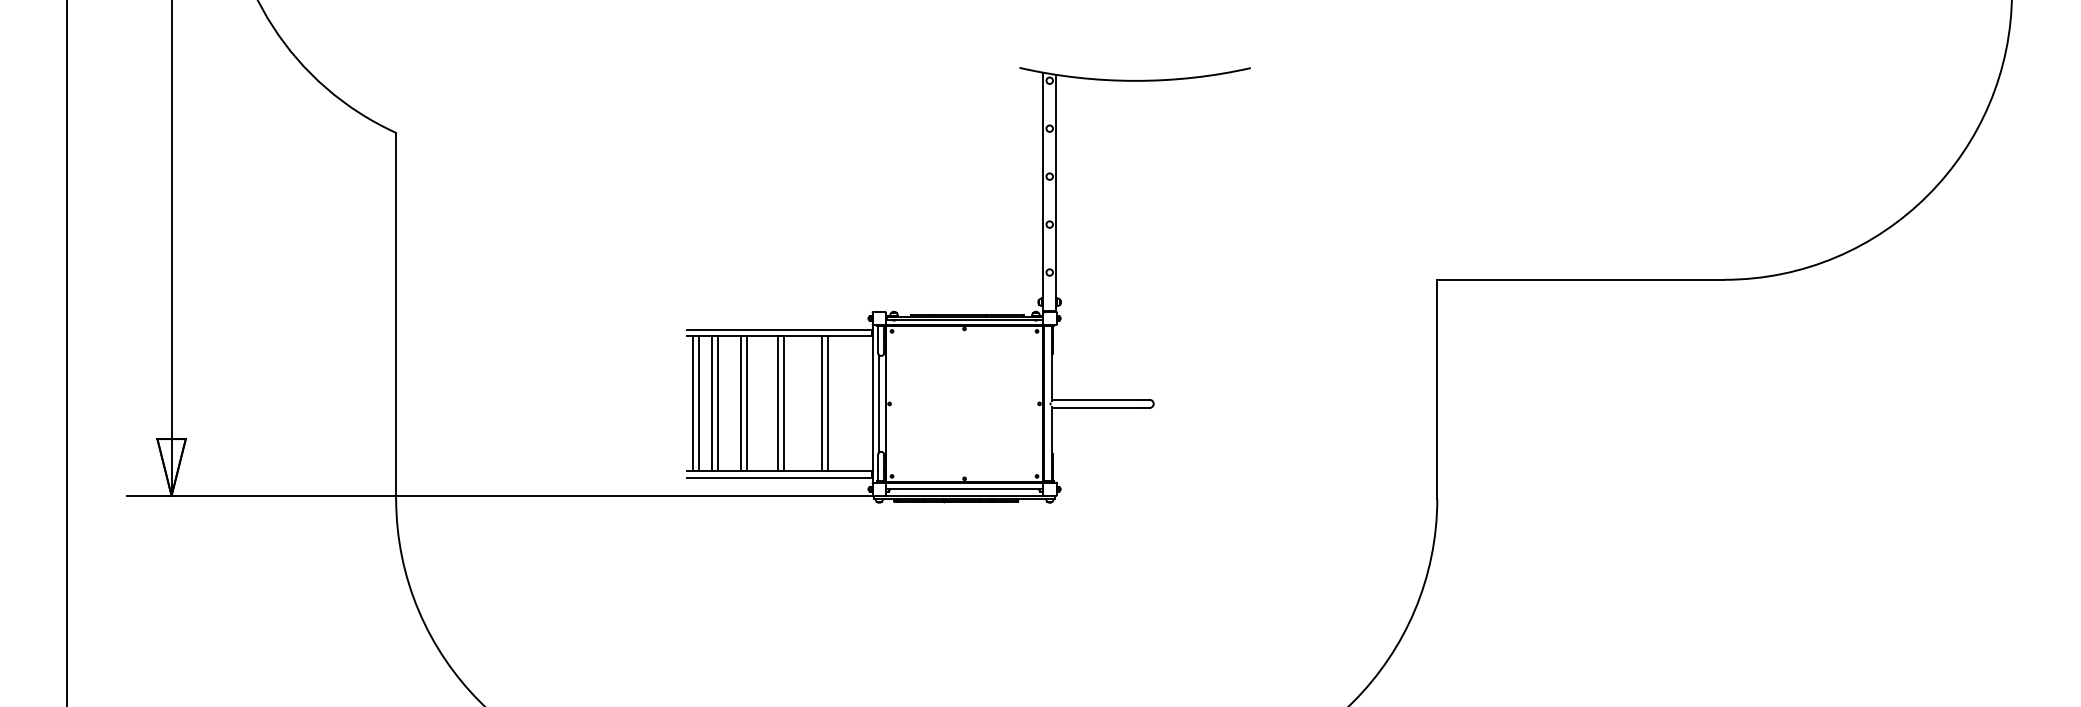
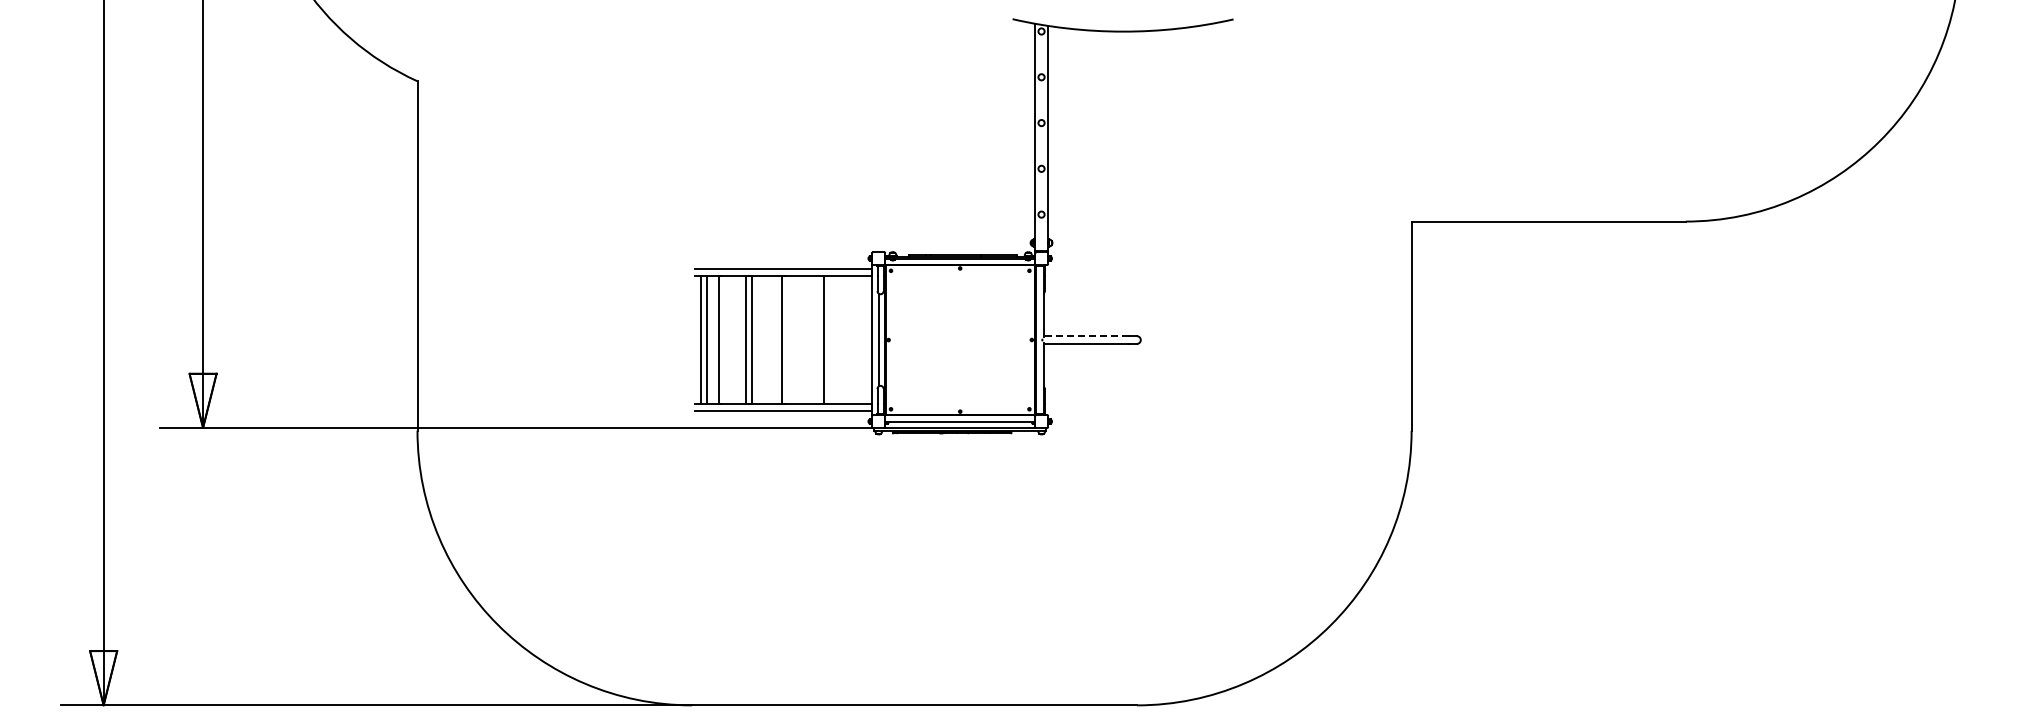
line: (1096, 400) -> (1086, 336), solid -> dashed
line: (718, 403) -> (725, 339), removed
line: (783, 403) -> (787, 339), removed
line: (828, 403) -> (830, 339), removed

